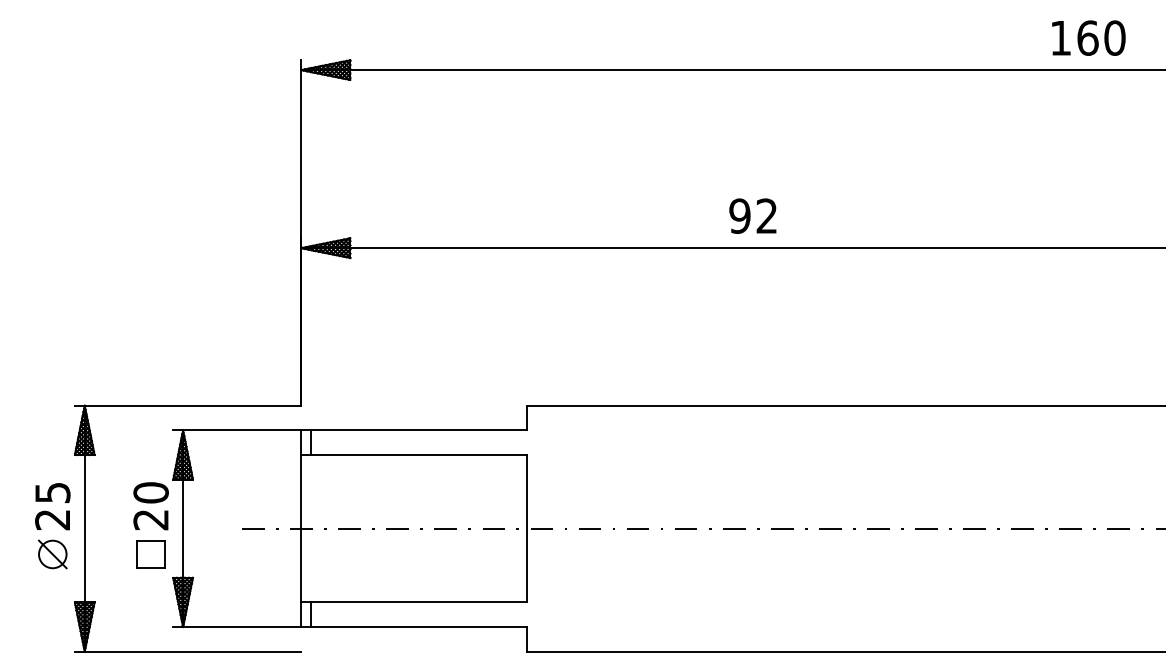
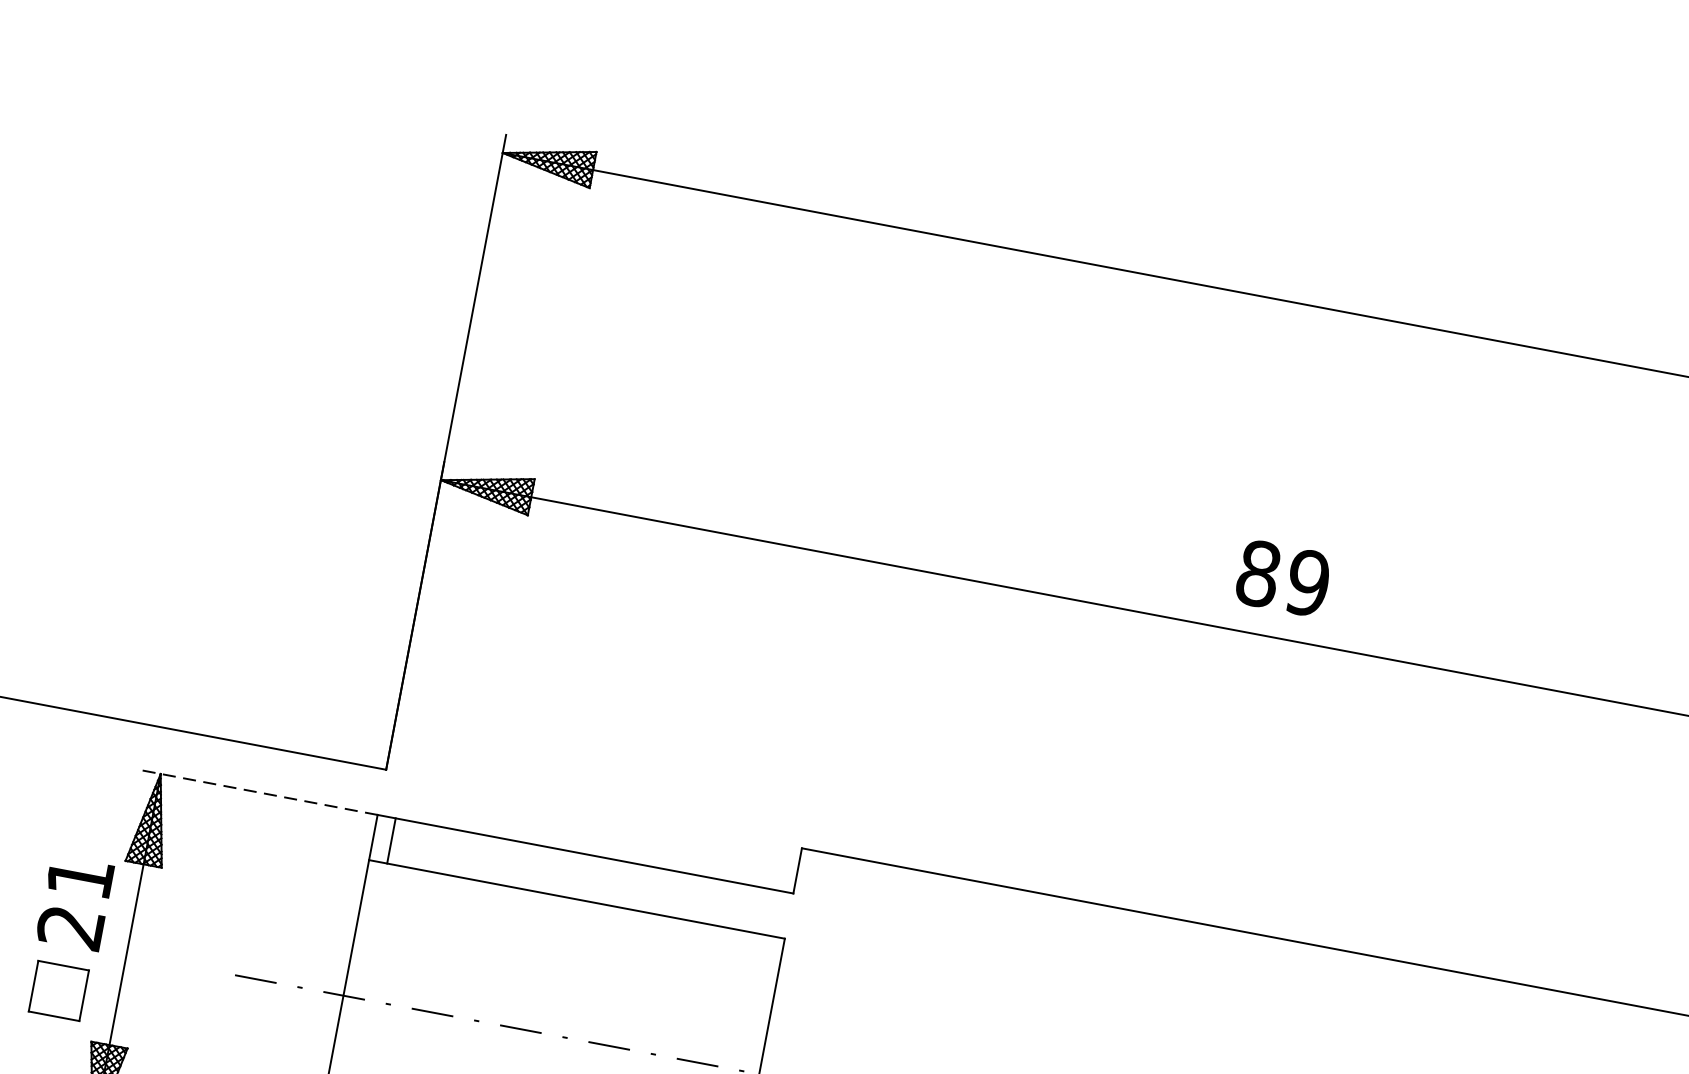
text: (753, 215) -> (1283, 577), 92 -> 89
line: (237, 430) -> (260, 793), solid -> dashed
text: (150, 492) -> (79, 876), 20 -> 21

